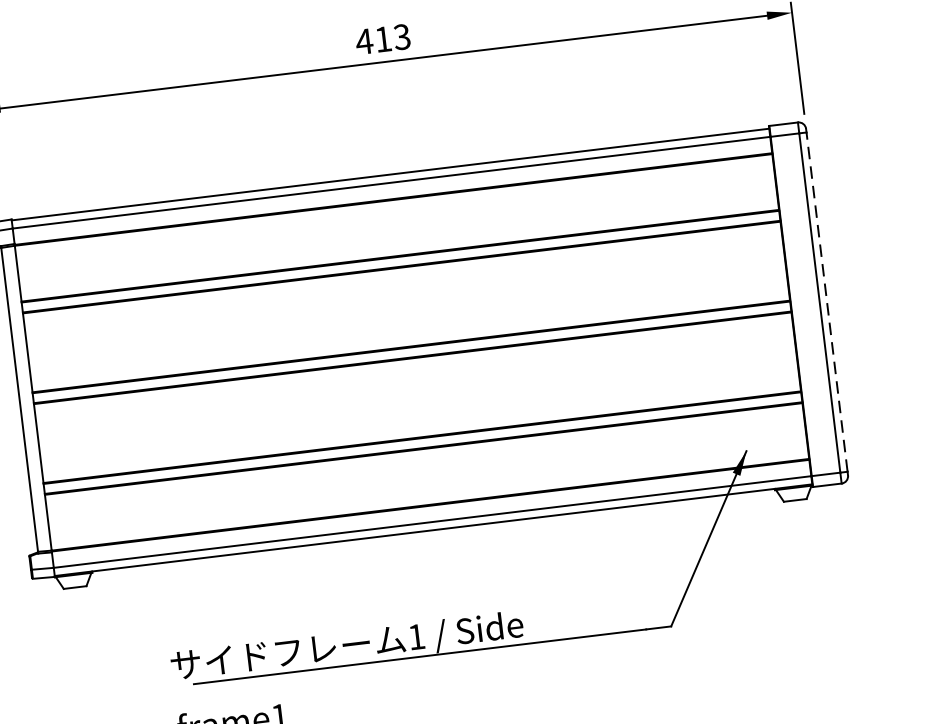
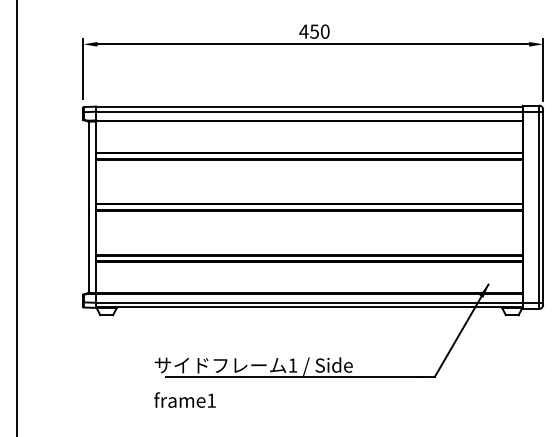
text: (392, 38) -> (319, 31), 413 -> 450
line: (827, 302) -> (543, 207), dashed -> solid

